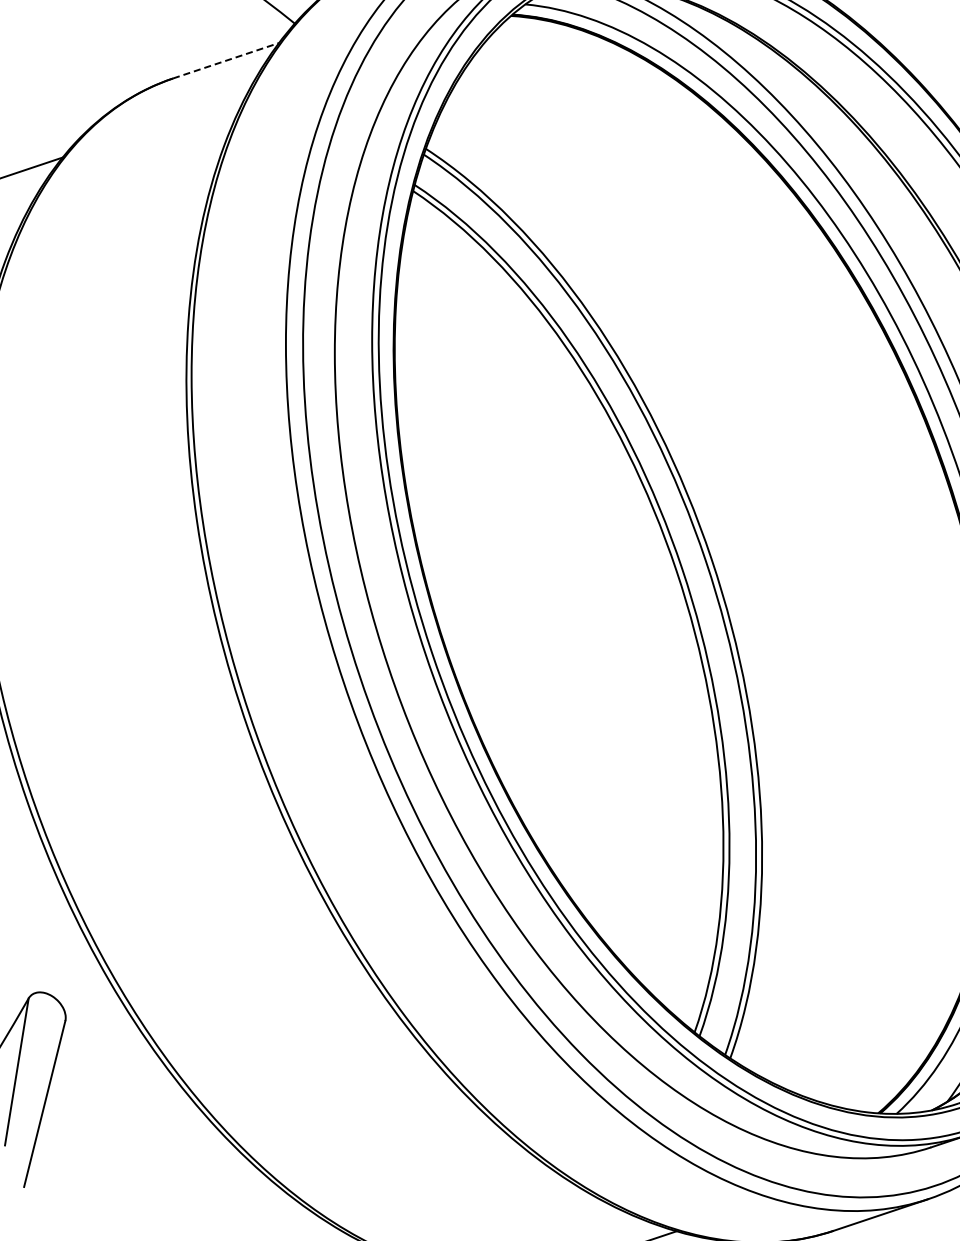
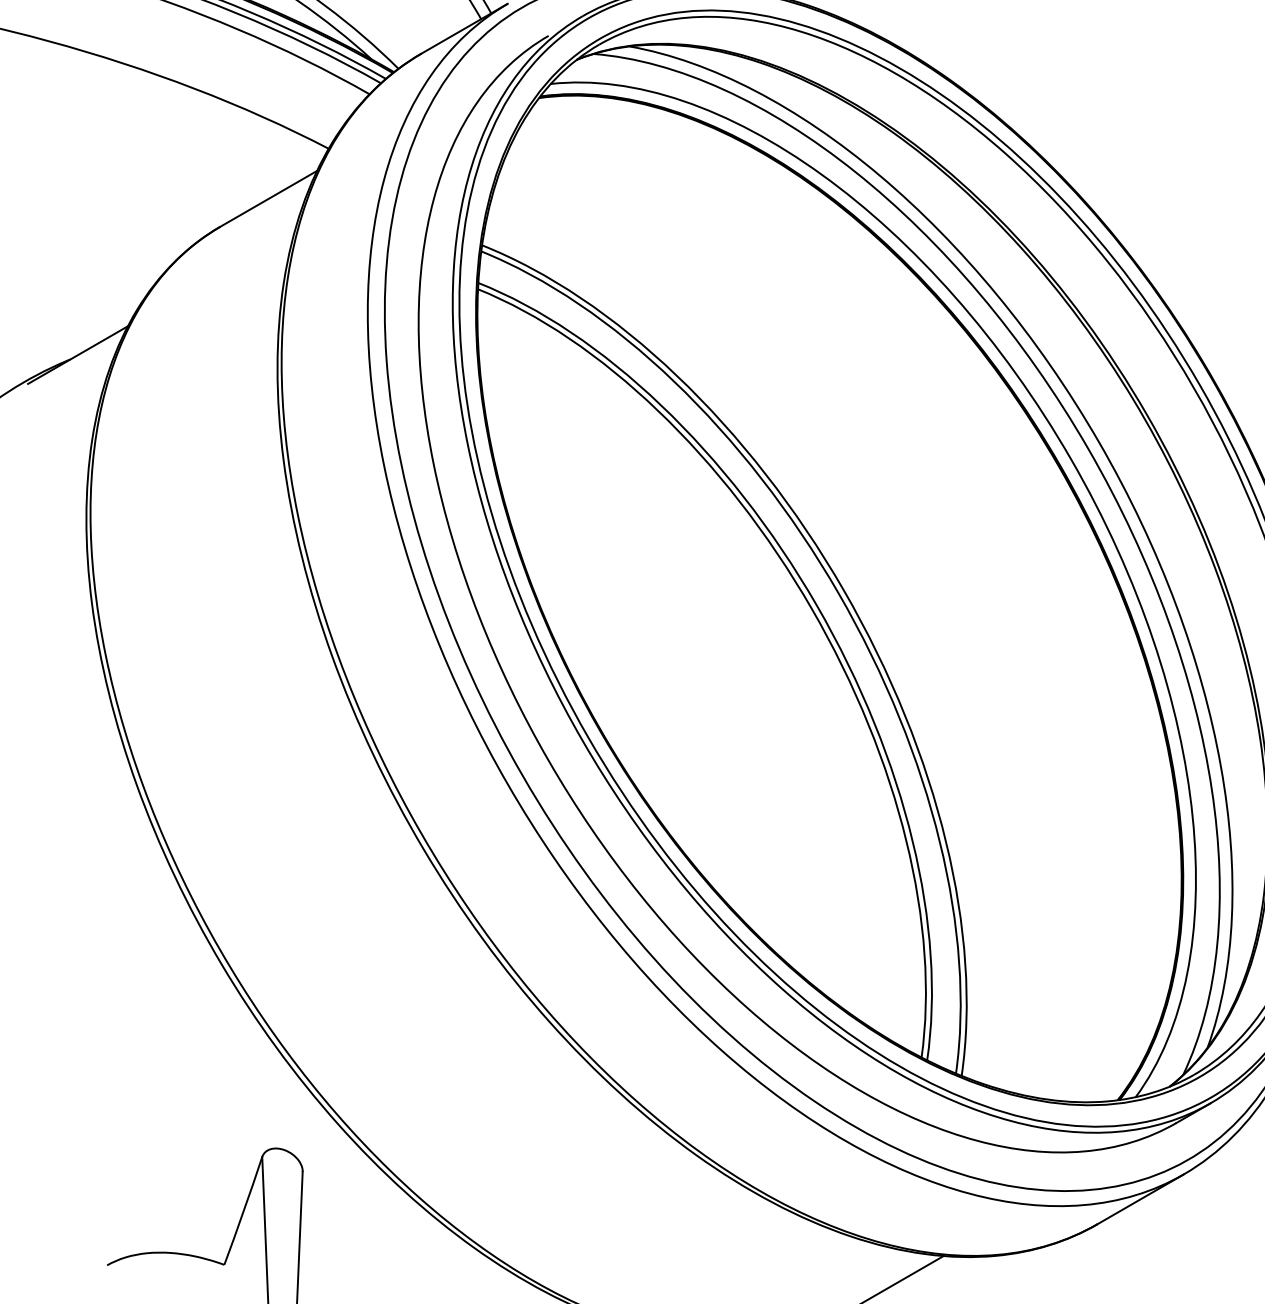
line: (225, 60) -> (268, 198), dashed -> solid

